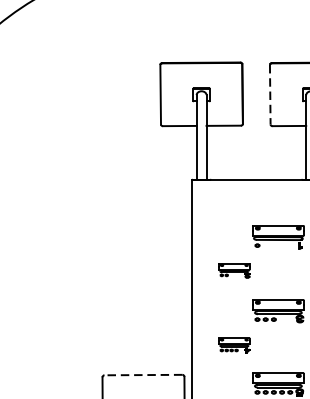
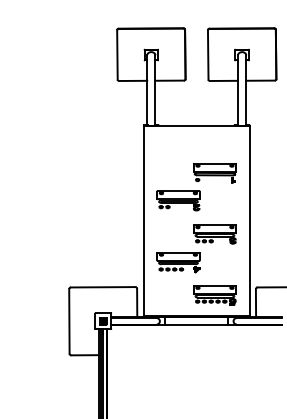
line: (270, 95) -> (208, 55), dashed -> solid
part: (234, 270) -> (178, 200), size x1.67
part: (234, 345) -> (178, 262), size x1.67
line: (142, 375) -> (102, 287), dashed -> solid

